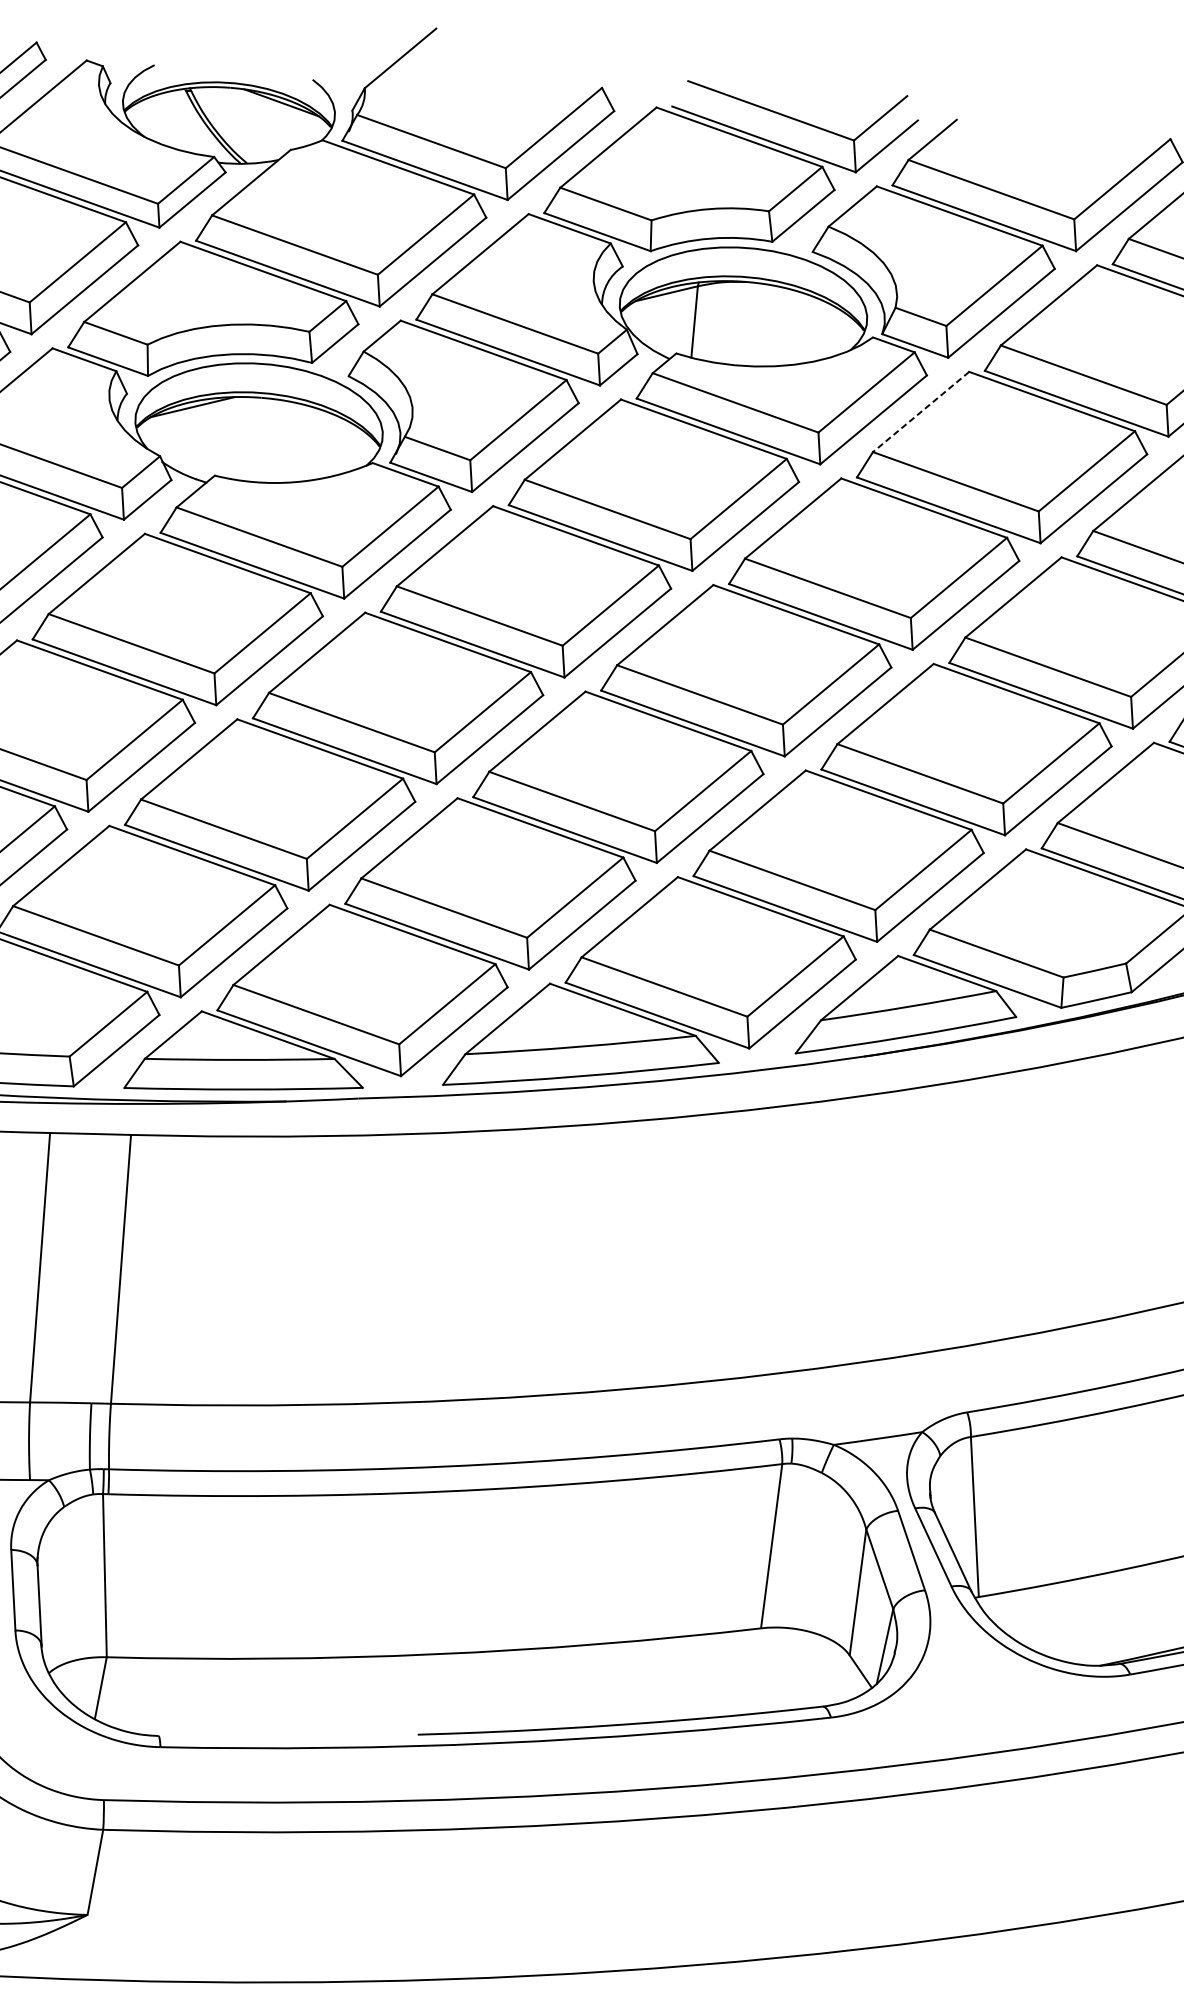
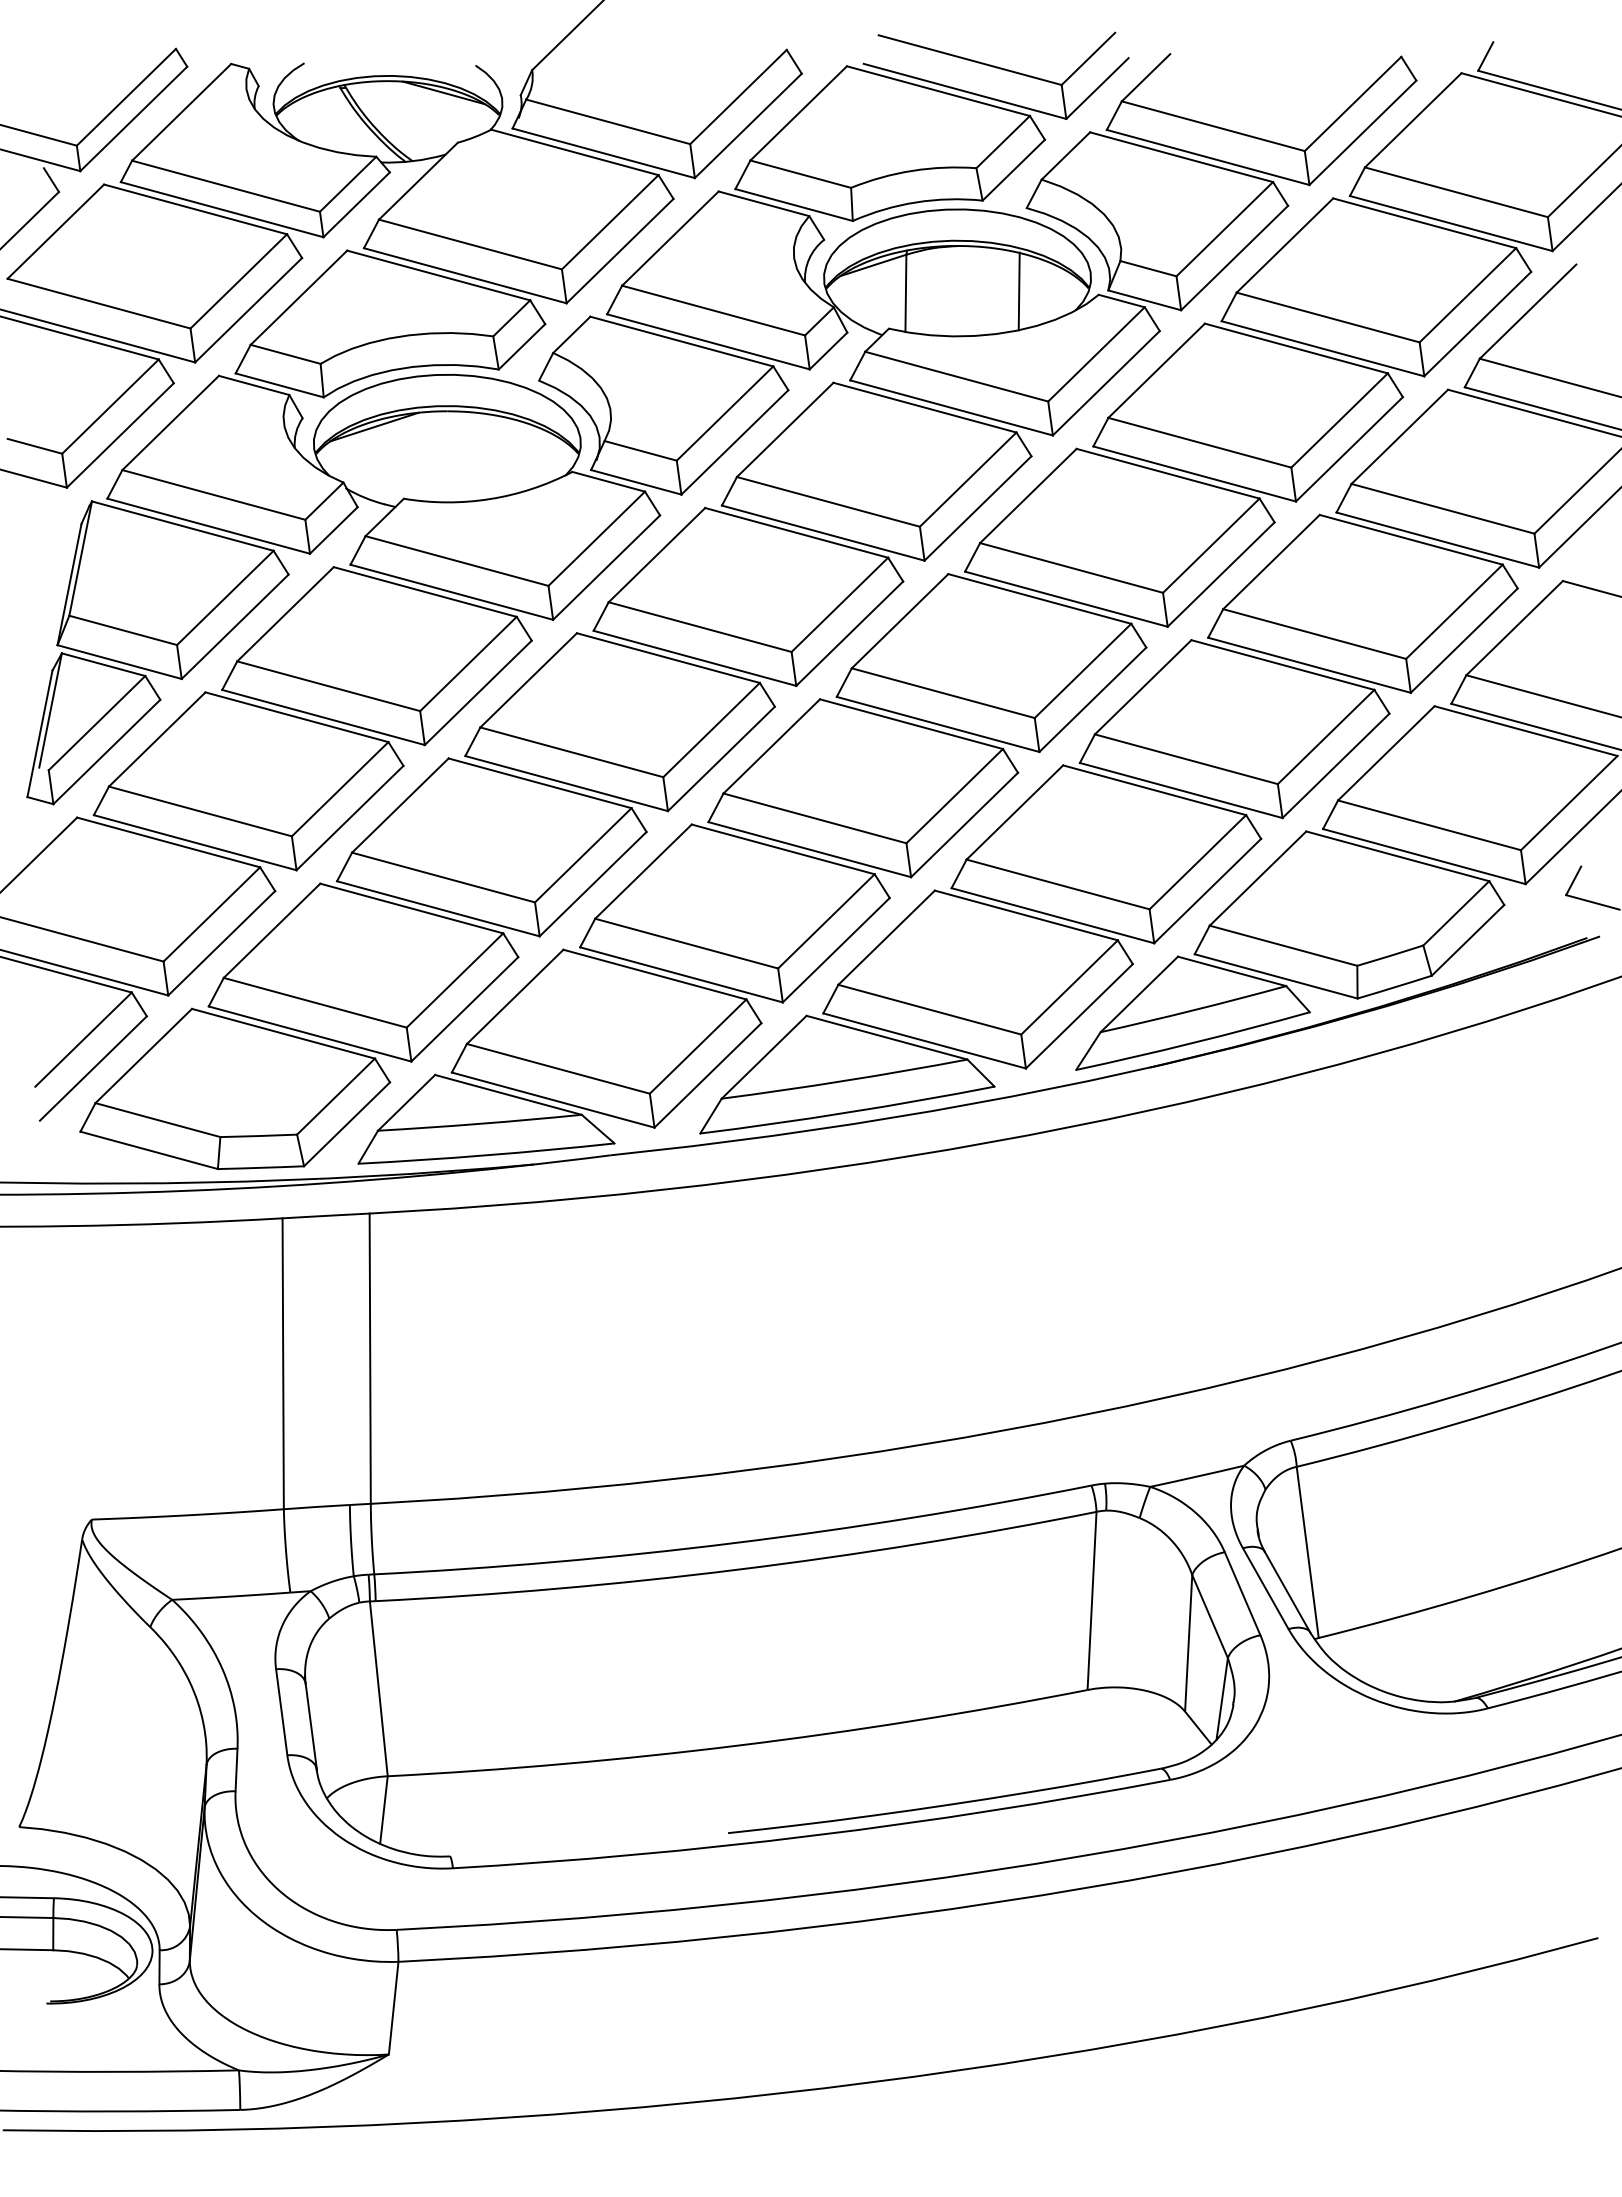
line: (798, 328) -> (1018, 291), added
line: (920, 412) -> (1156, 371), dashed -> solid

